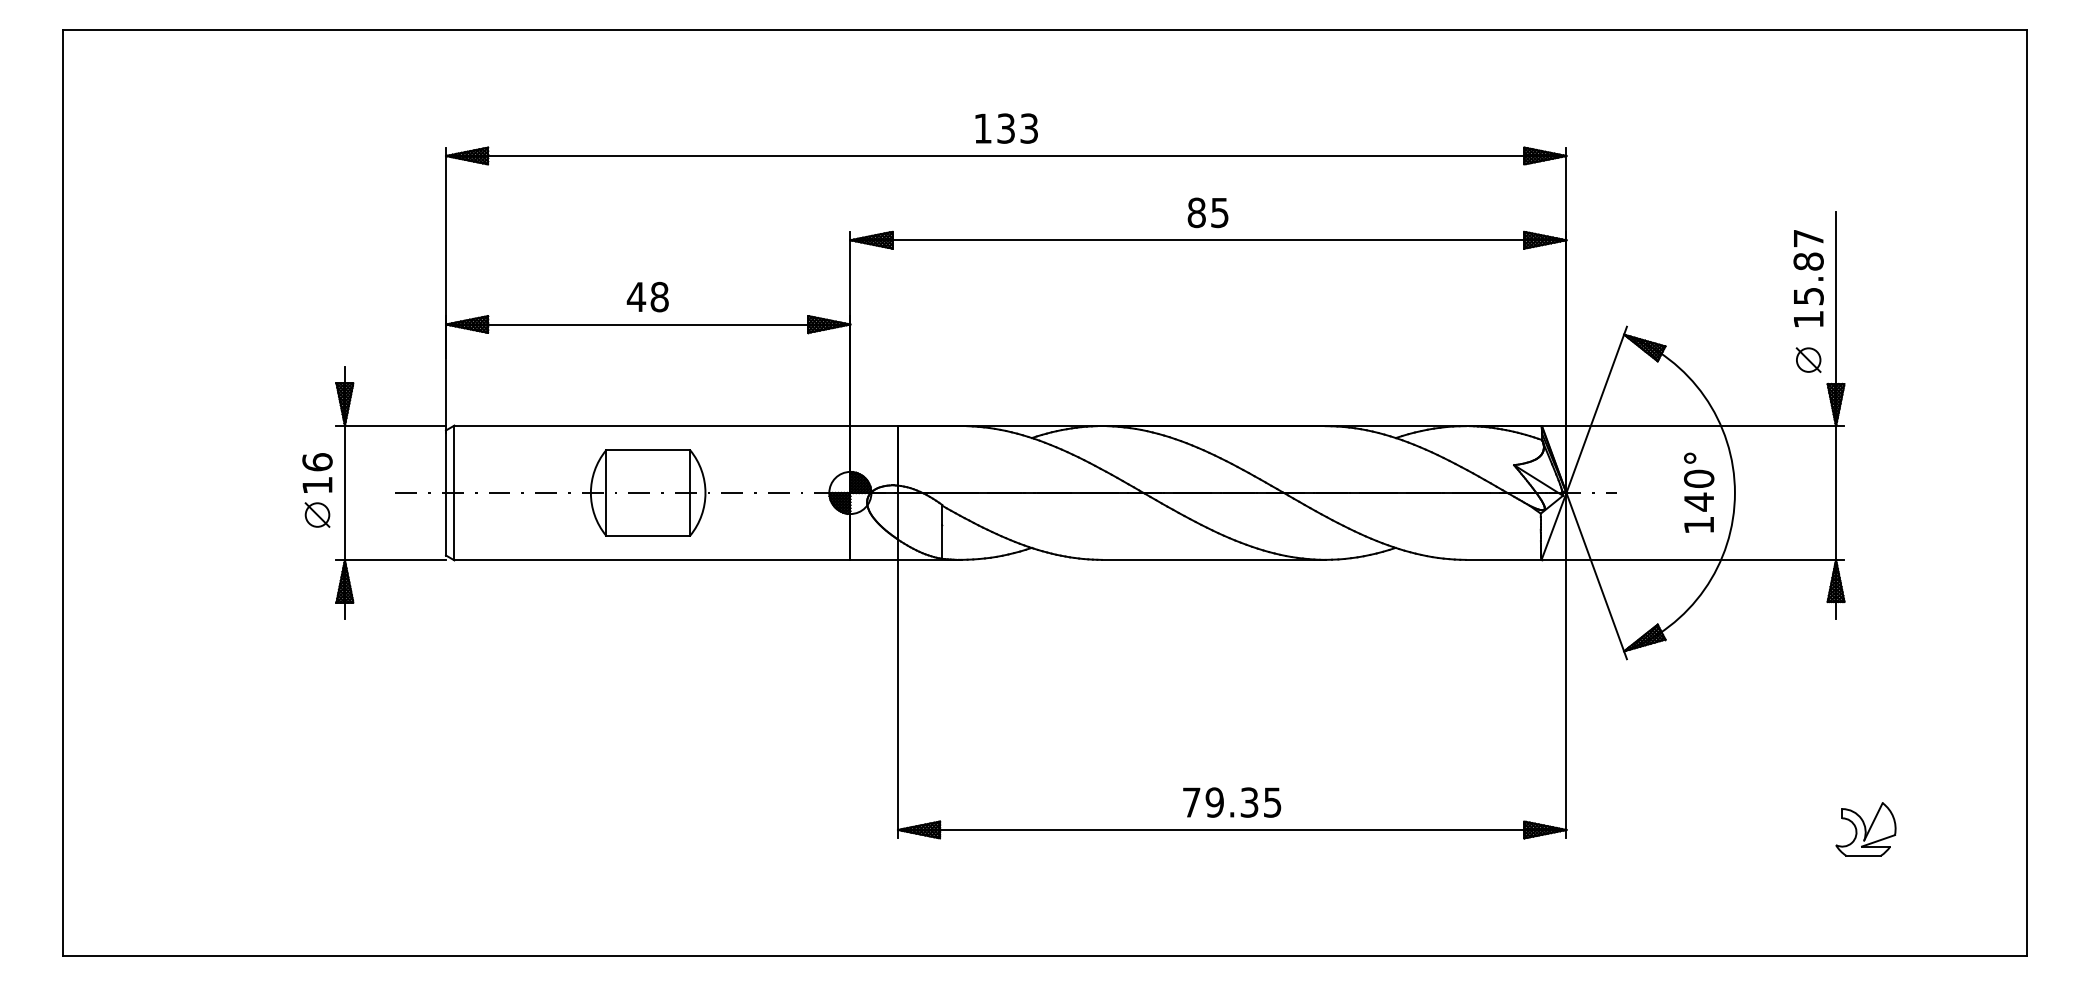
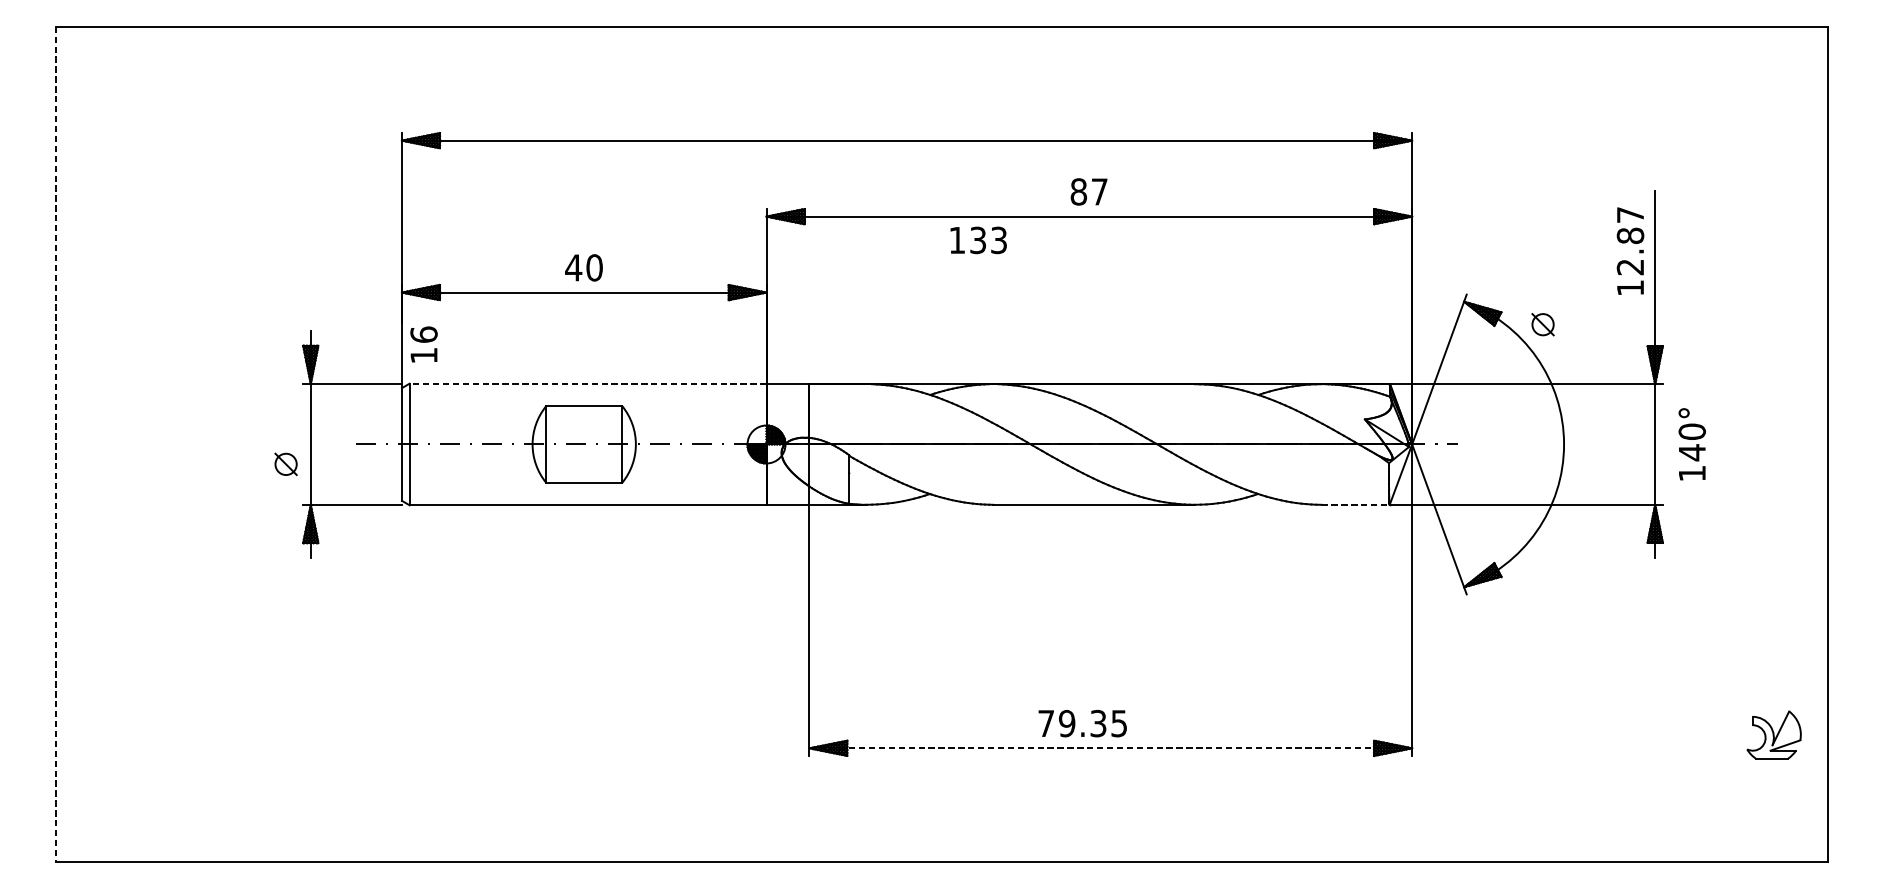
text: (1006, 128) -> (978, 240), moved
text: (1219, 213) -> (1099, 192), 85 -> 87
text: (1808, 296) -> (1630, 267), 15.87 -> 12.87
text: (659, 297) -> (594, 268), 48 -> 40
part: (1808, 359) -> (1542, 324), moved
line: (652, 425) -> (588, 383), solid -> dashed
text: (317, 472) -> (424, 343), moved
text: (1699, 492) -> (1692, 444), moved
line: (62, 493) -> (56, 444), solid -> dashed
line: (1503, 559) -> (1355, 504), solid -> dashed
text: (1232, 802) -> (1083, 723), moved
line: (1232, 829) -> (1111, 747), solid -> dashed
part: (1865, 829) -> (1773, 735), moved

